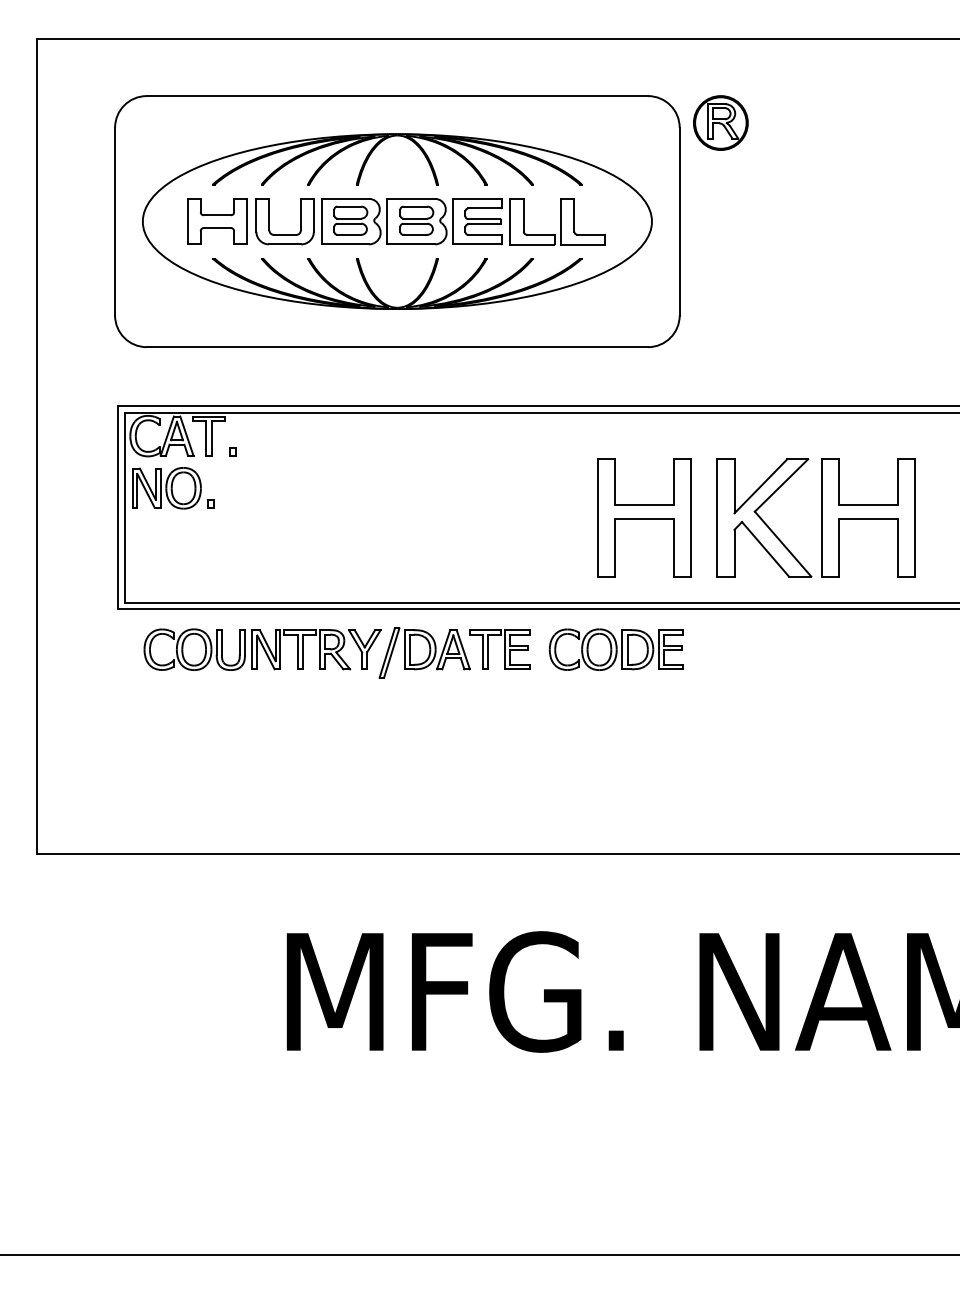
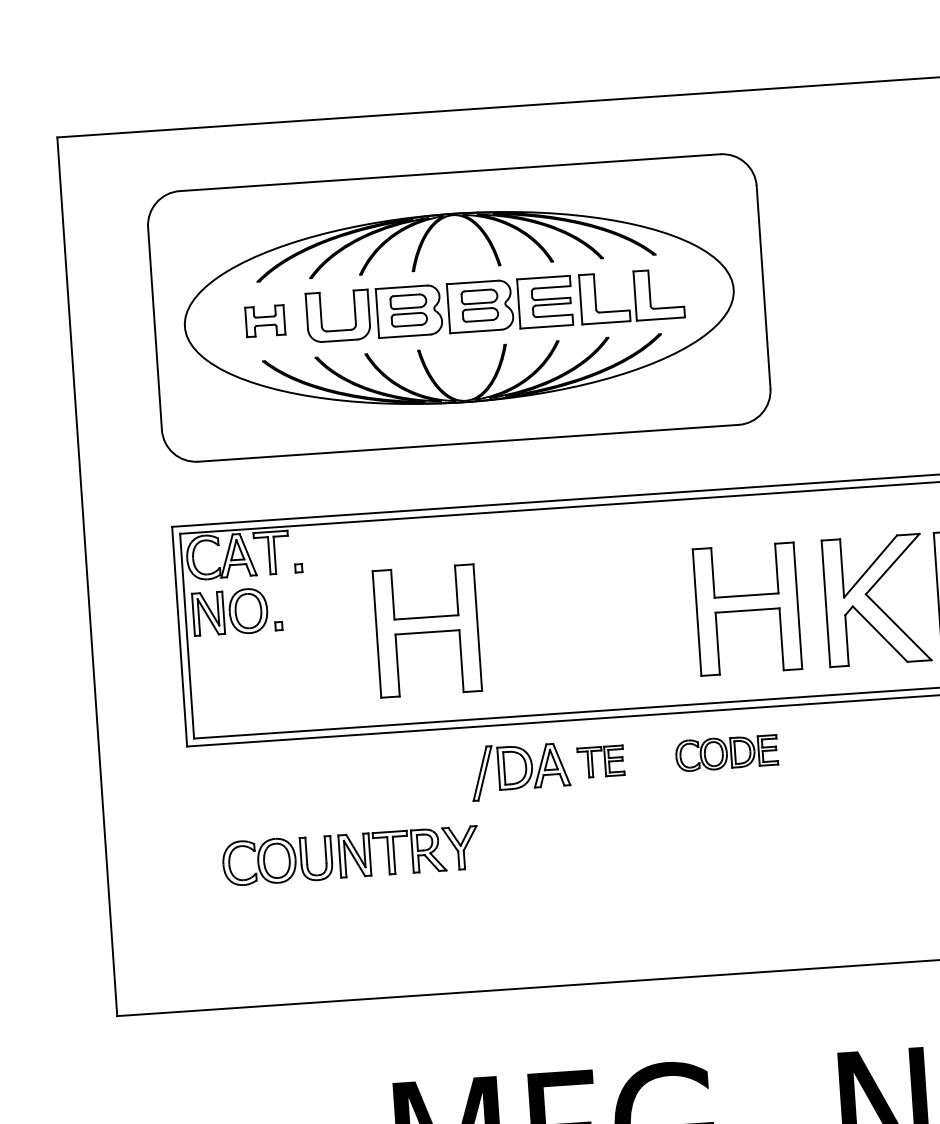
part: (720, 122) -> (800, 177), removed
part: (217, 221) -> (265, 321), size x0.6
part: (347, 517) -> (427, 630), added
part: (262, 649) -> (350, 855), moved
part: (499, 649) -> (600, 761), size x0.7
part: (615, 649) -> (725, 753), size x0.7

